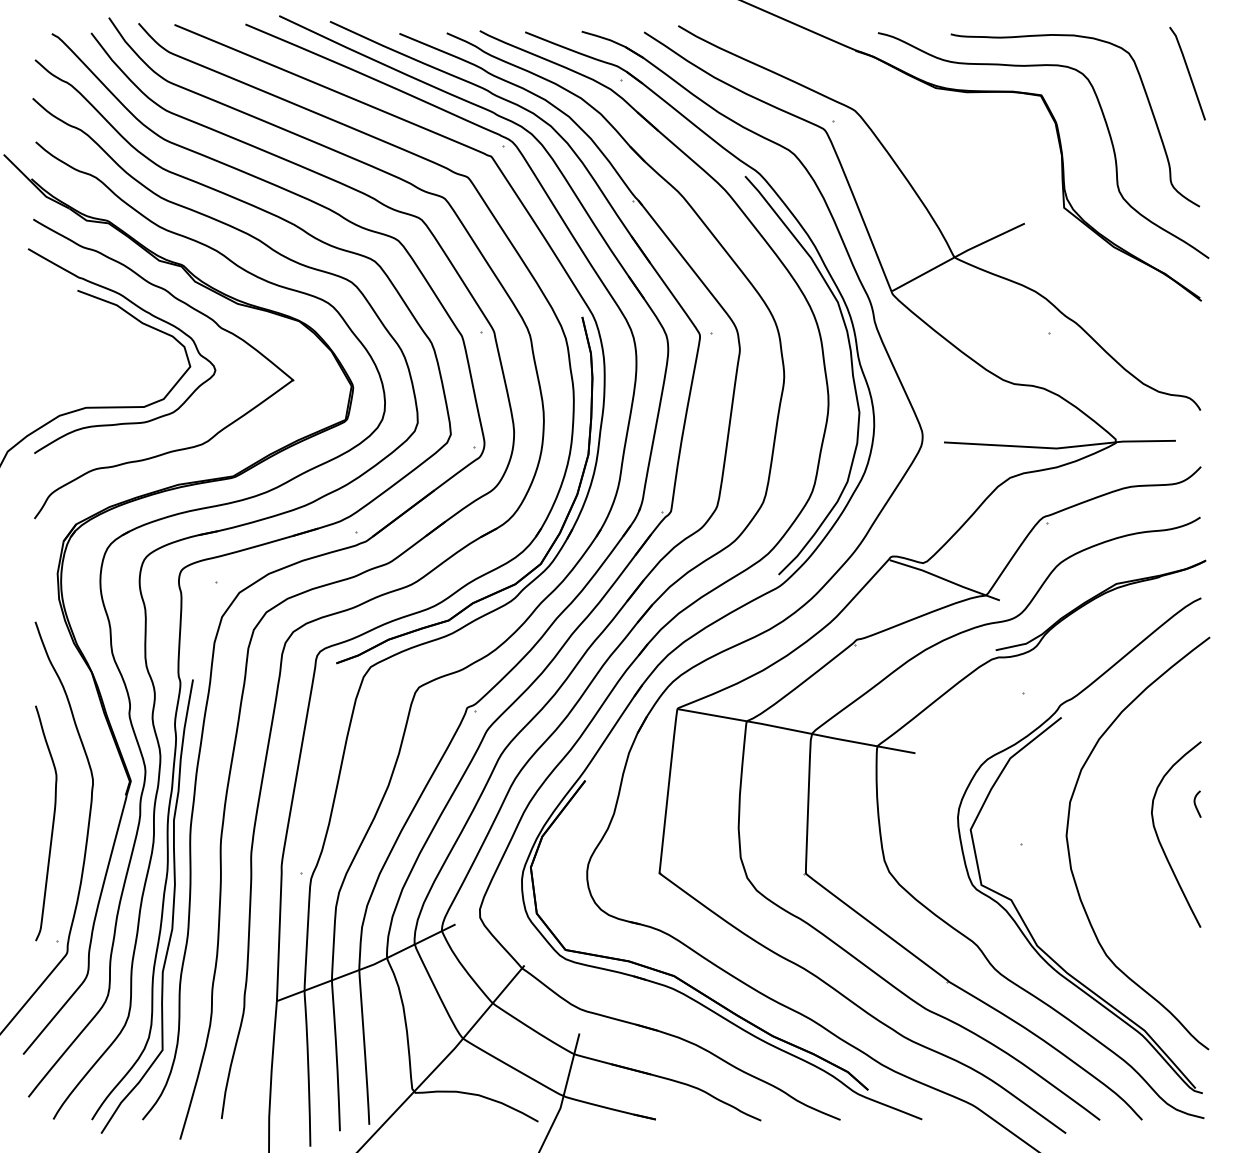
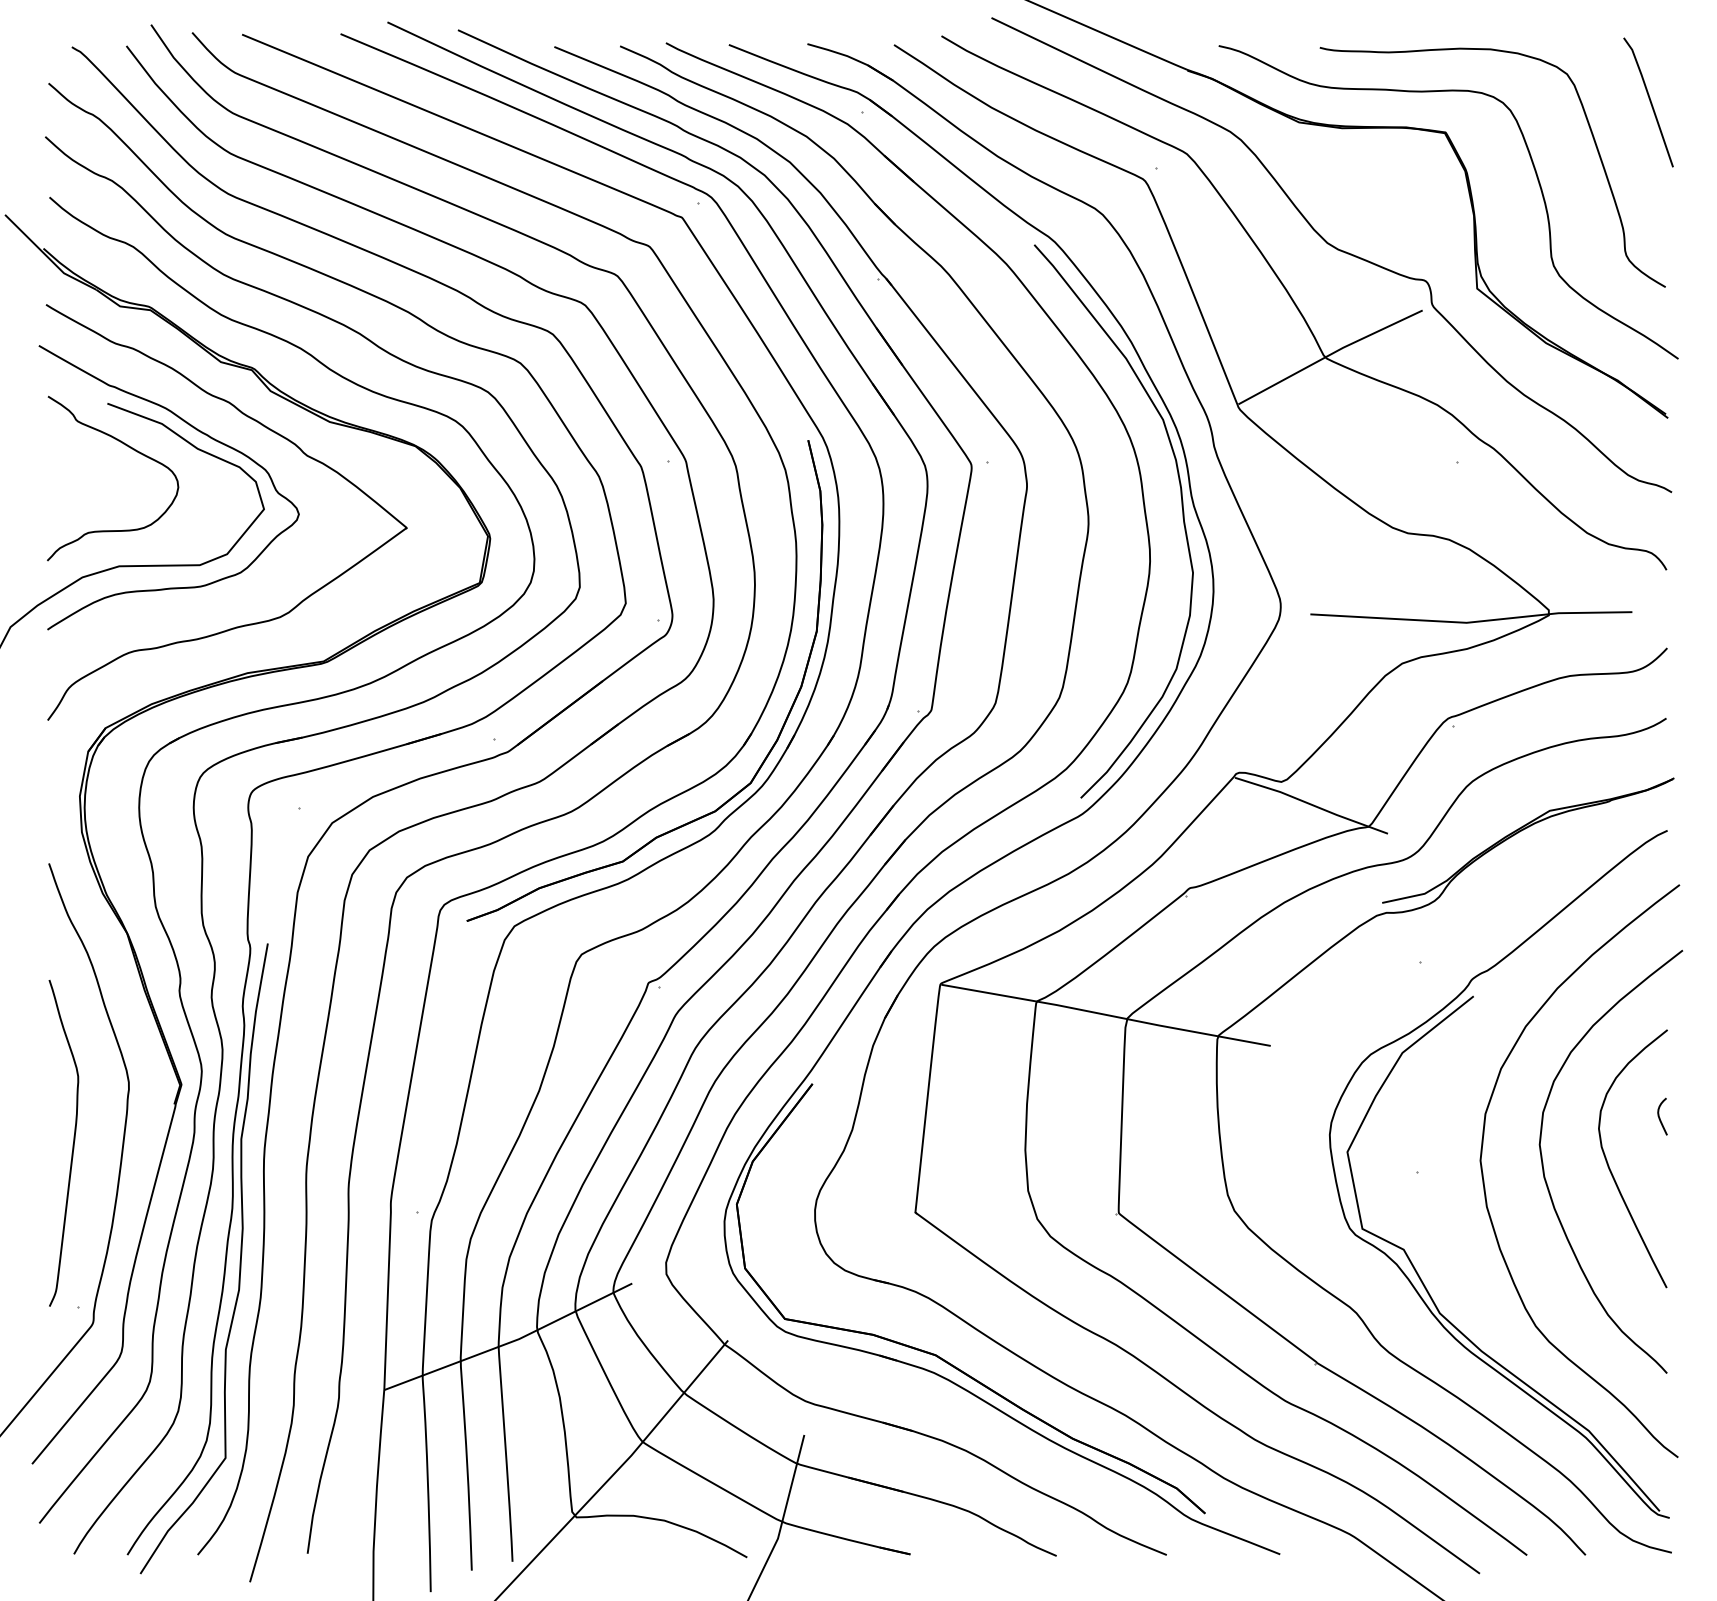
curve: (961, 178) -> (1334, 248), added
curve: (96, 324) -> (133, 450), added
curve: (1112, 842) -> (1544, 1169), added

